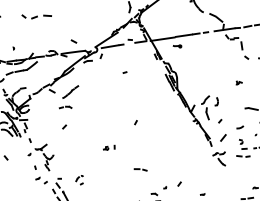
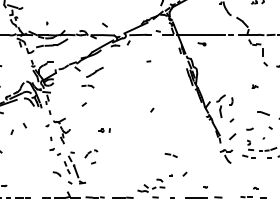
part: (109, 148) -> (104, 130), moved
part: (139, 170) -> (170, 155), moved
part: (79, 179) -> (91, 156), size x1.67

